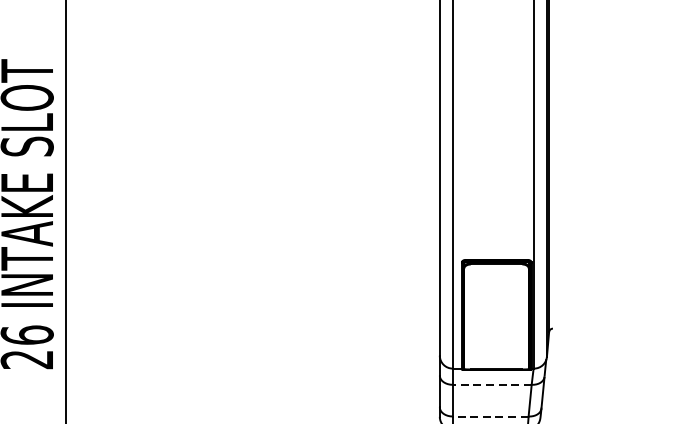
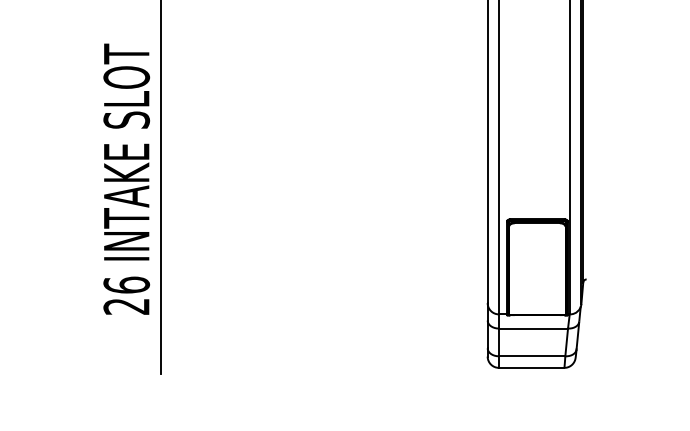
line: (492, 384) -> (533, 328), dashed -> solid
line: (489, 416) -> (531, 356), dashed -> solid

